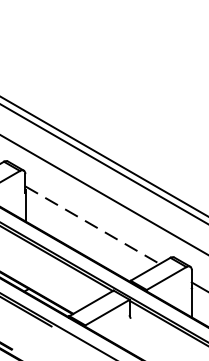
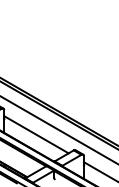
line: (92, 226) -> (36, 135), dashed -> solid

